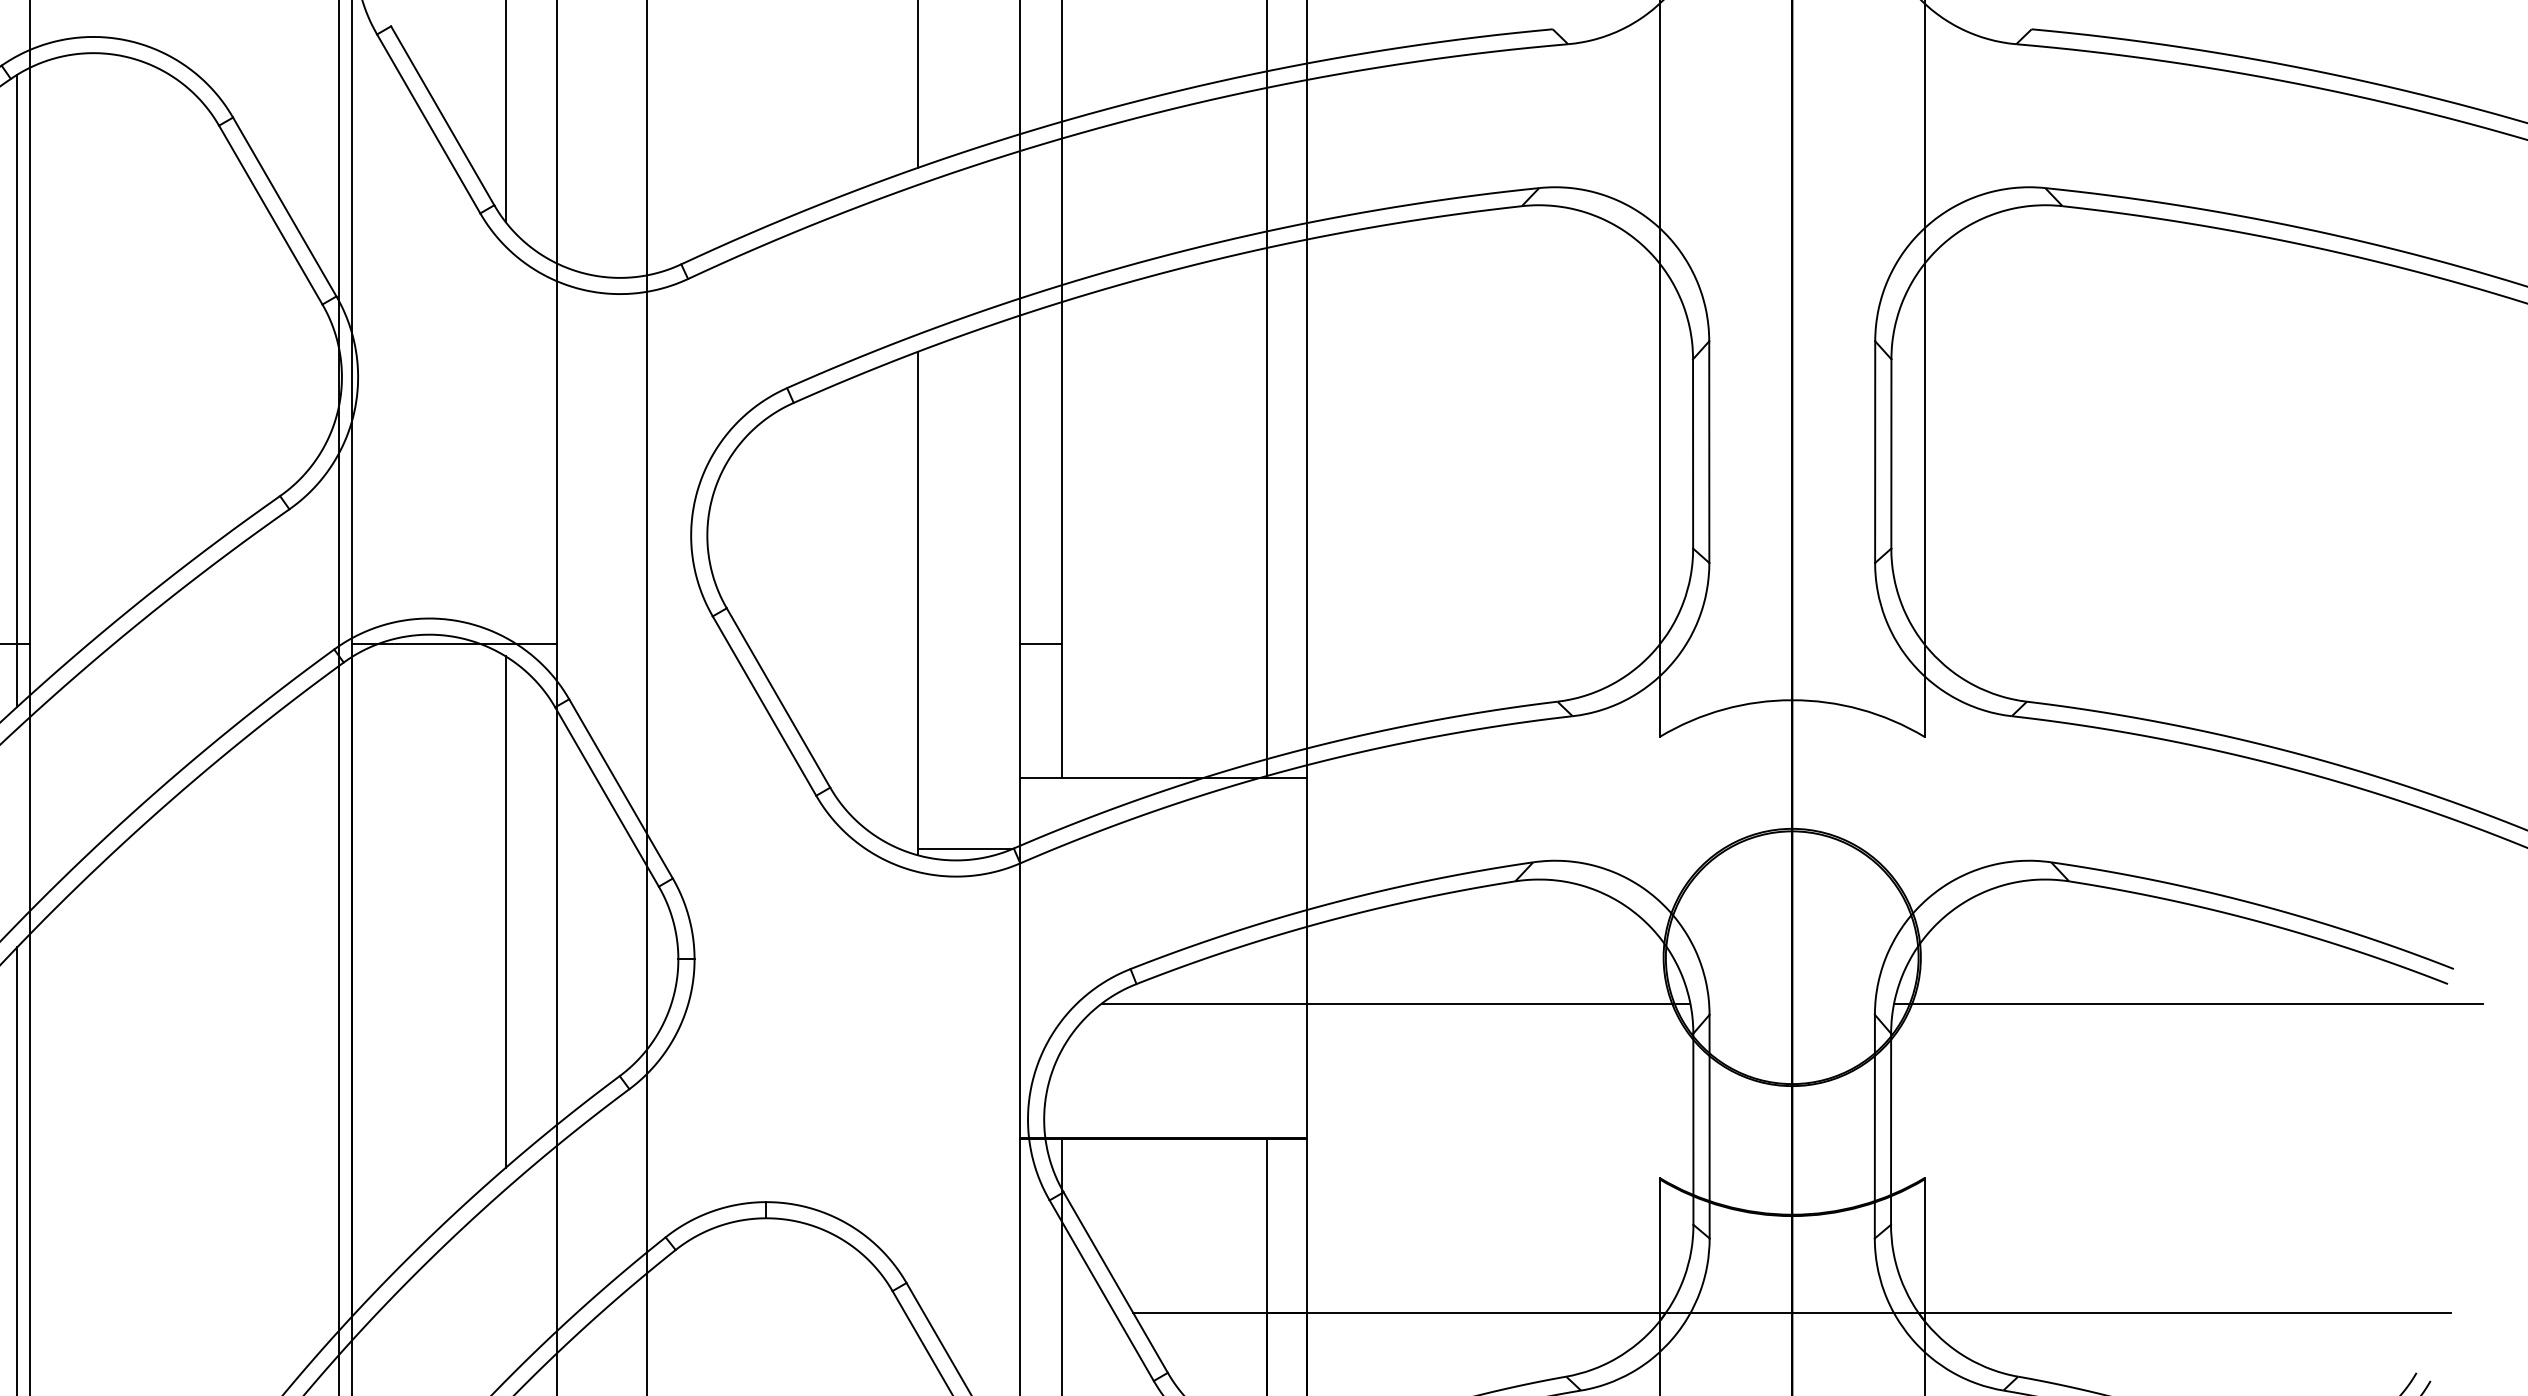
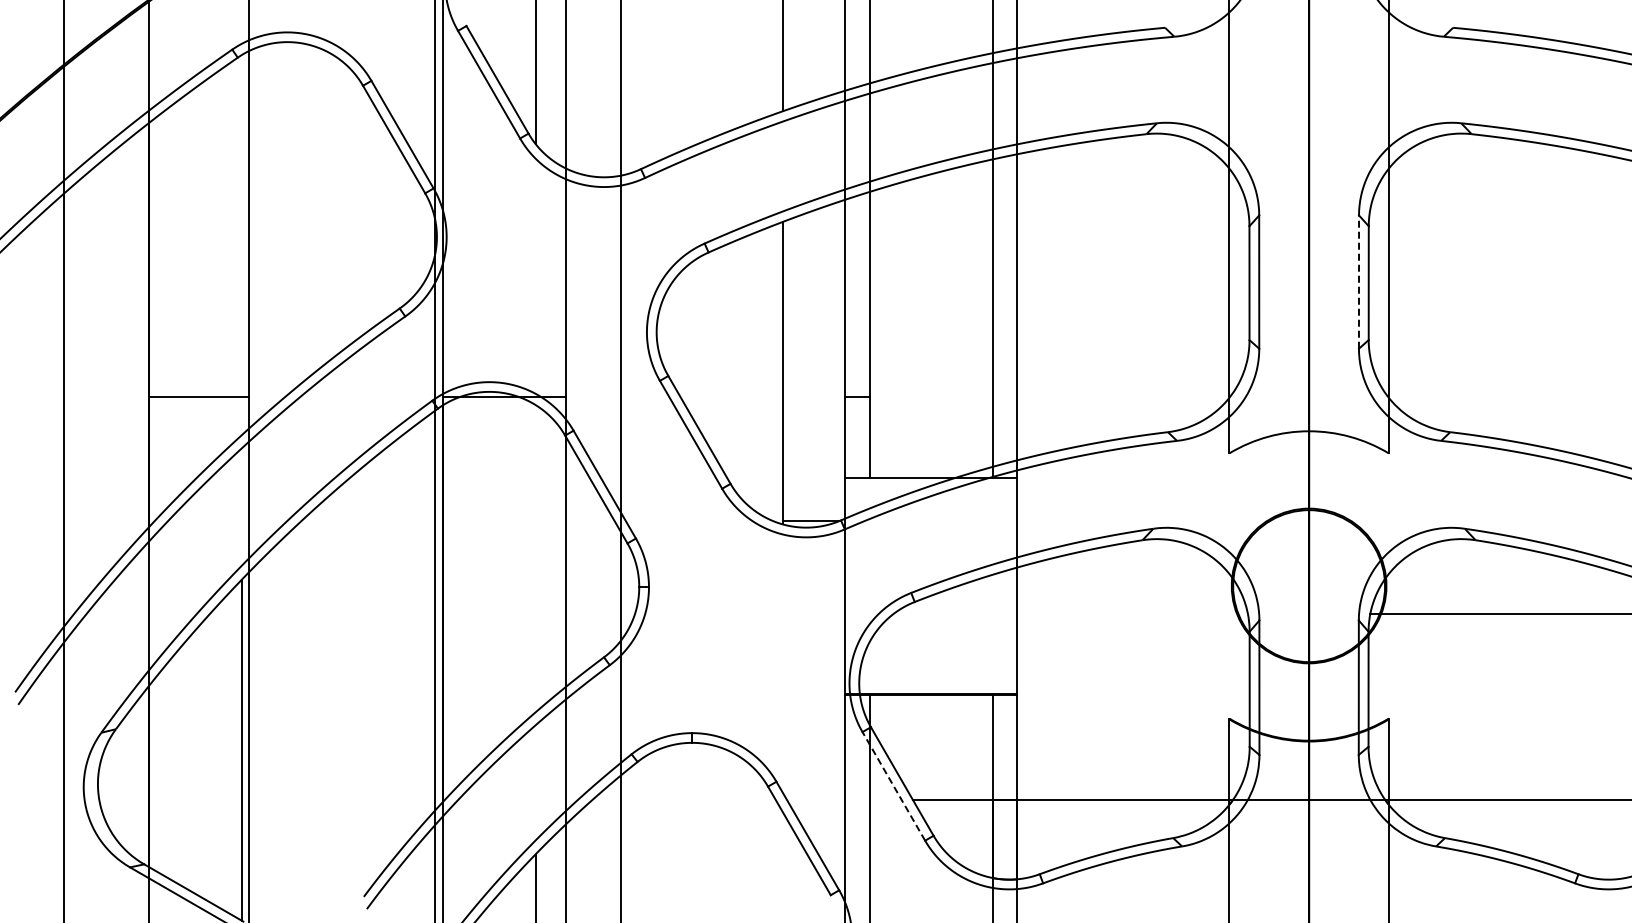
line: (16, 391) -> (241, 245), removed
line: (1876, 452) -> (1359, 282), solid -> dashed
line: (505, 911) -> (535, 558), removed
line: (1395, 1003) -> (1070, 613), removed
line: (1101, 1290) -> (893, 786), solid -> dashed

